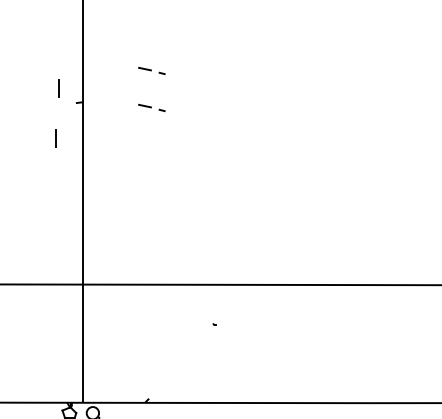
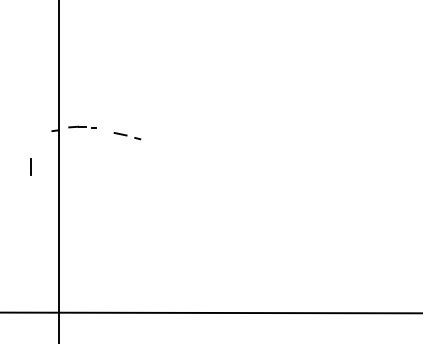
part: (151, 70) -> (127, 98), removed
line: (58, 88) -> (34, 116), removed
part: (106, 98) -> (82, 126), added

